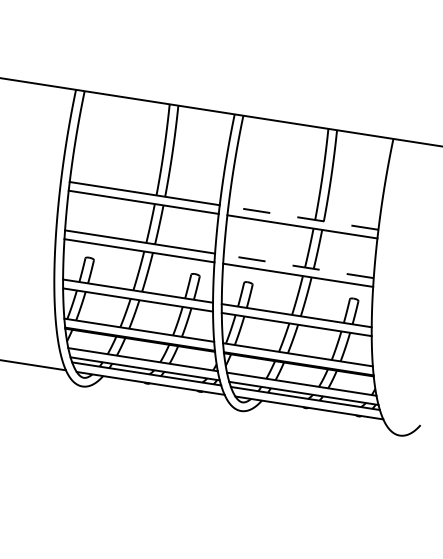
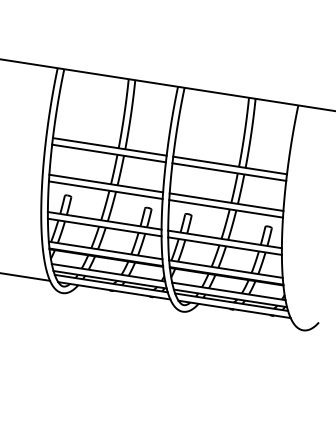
line: (303, 218) -> (230, 165), dashed -> solid
line: (298, 266) -> (226, 202), dashed -> solid

